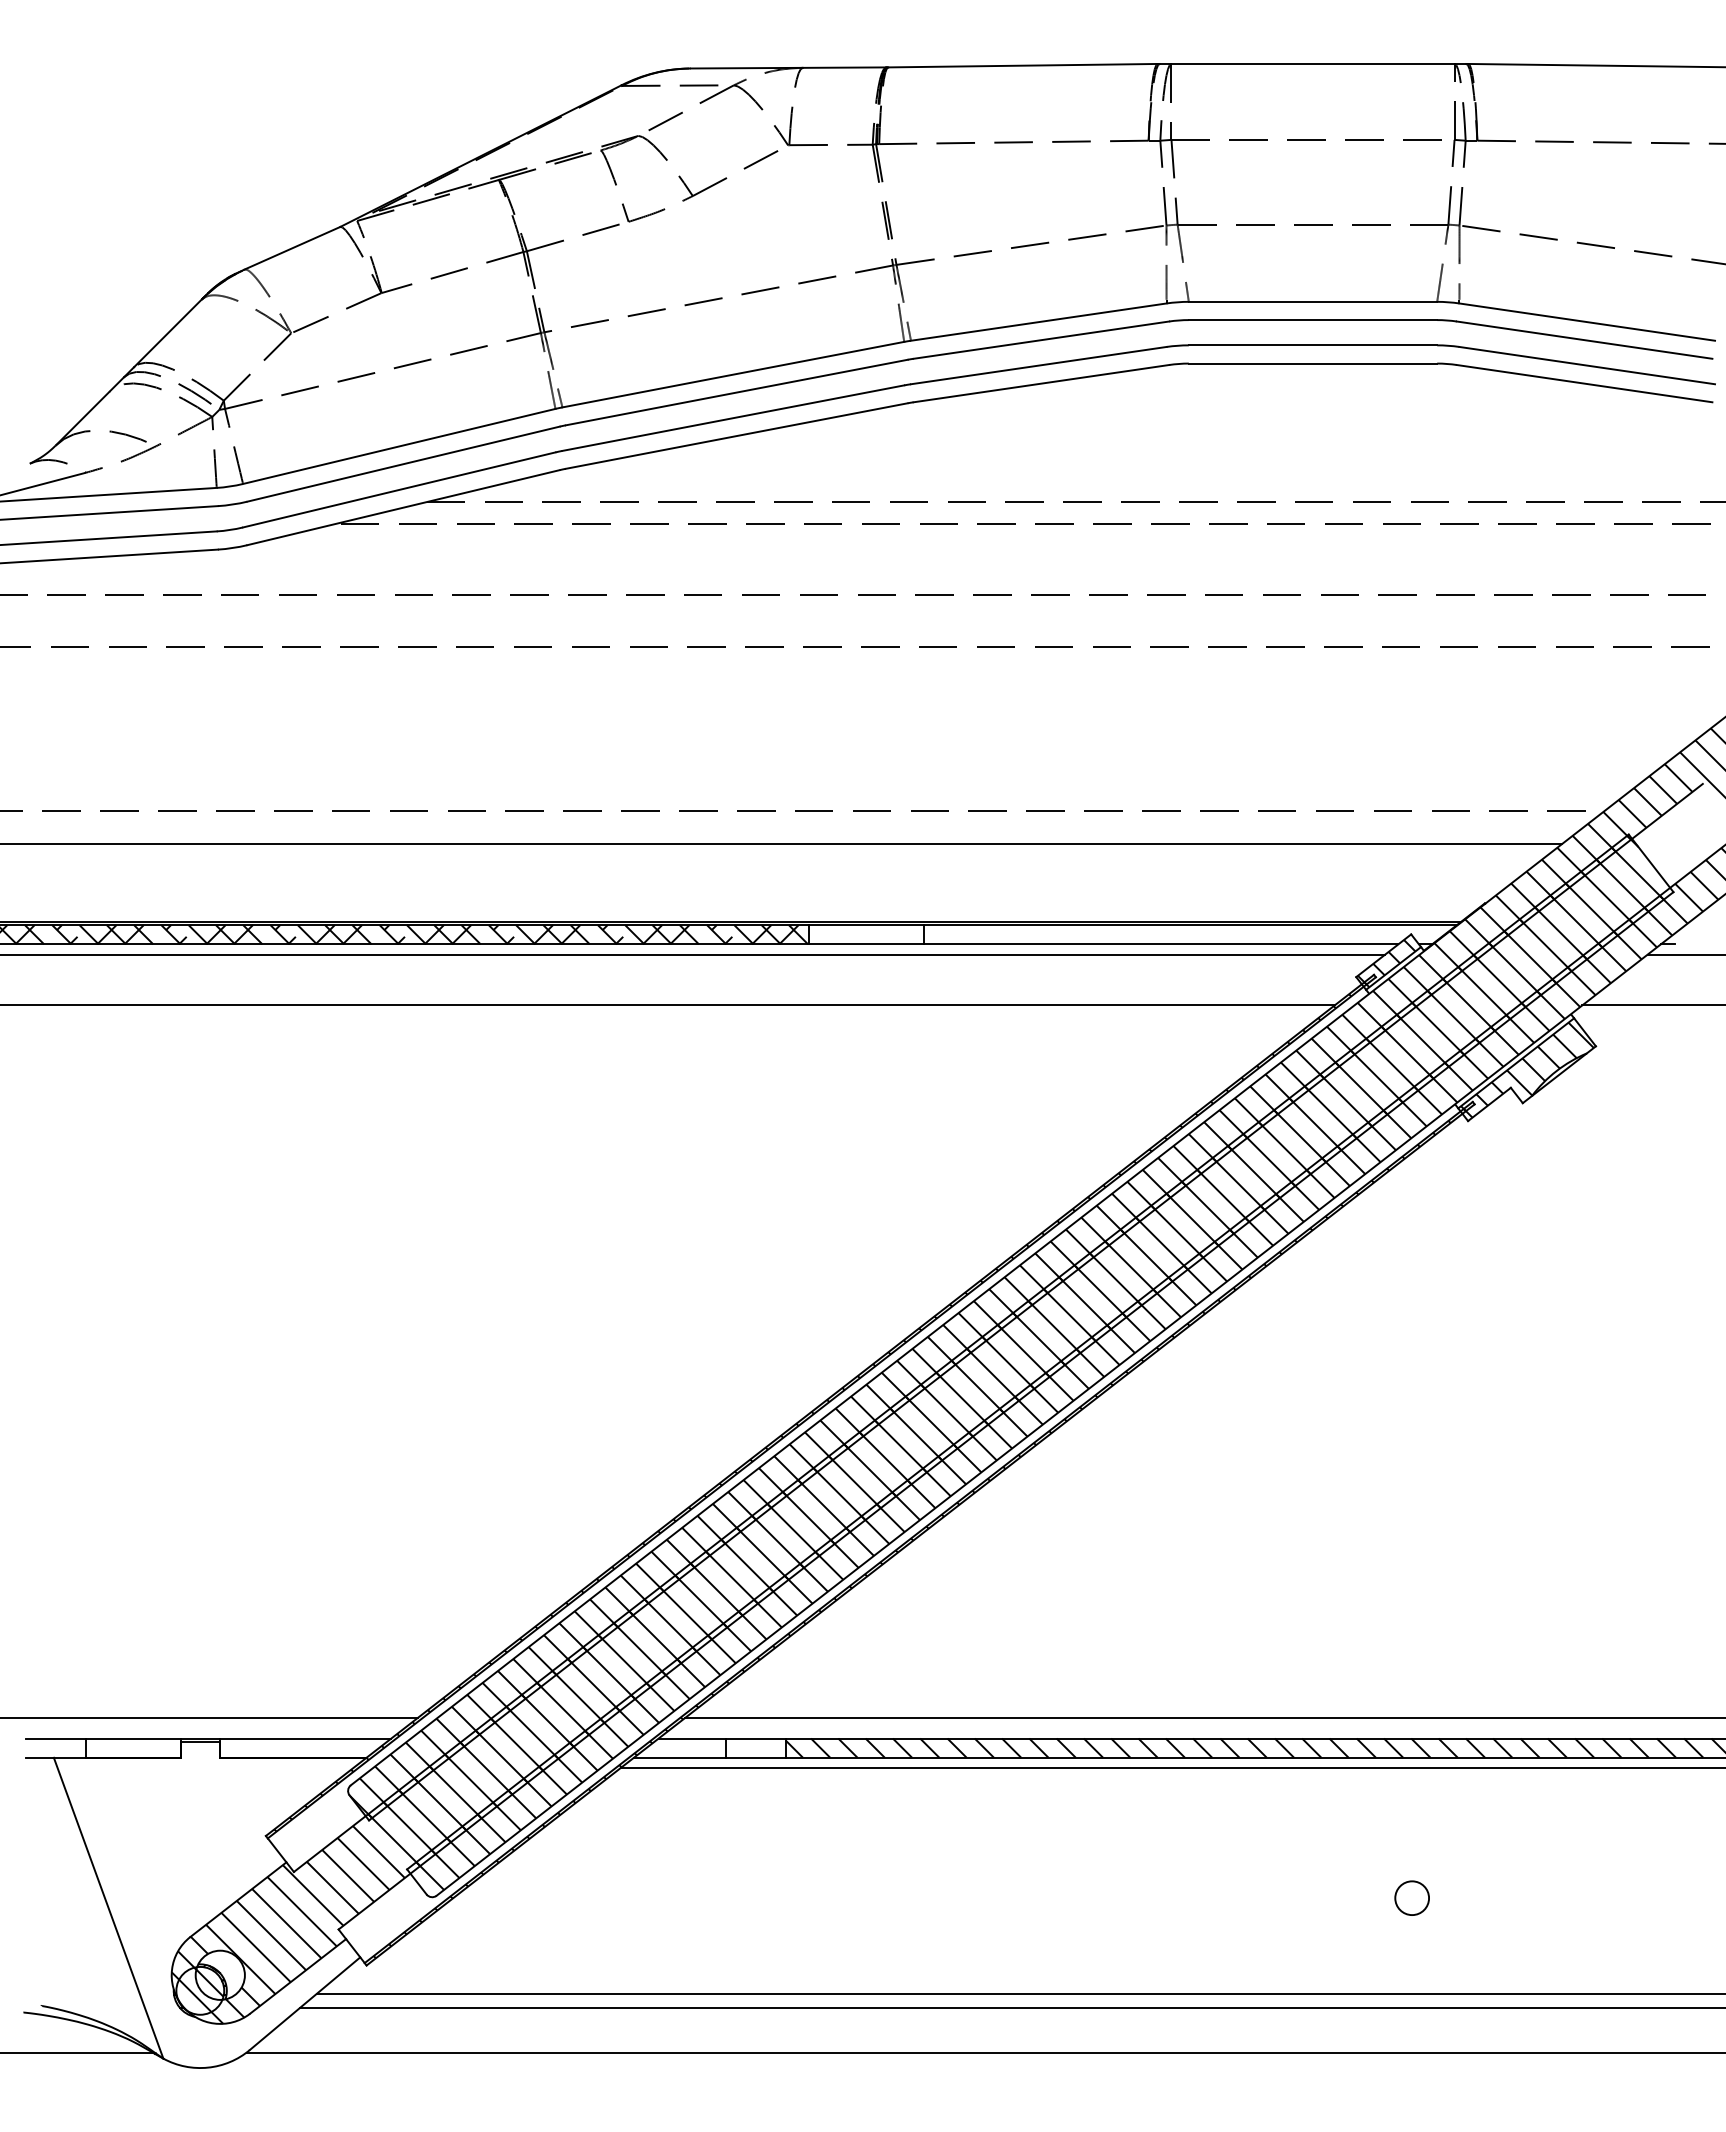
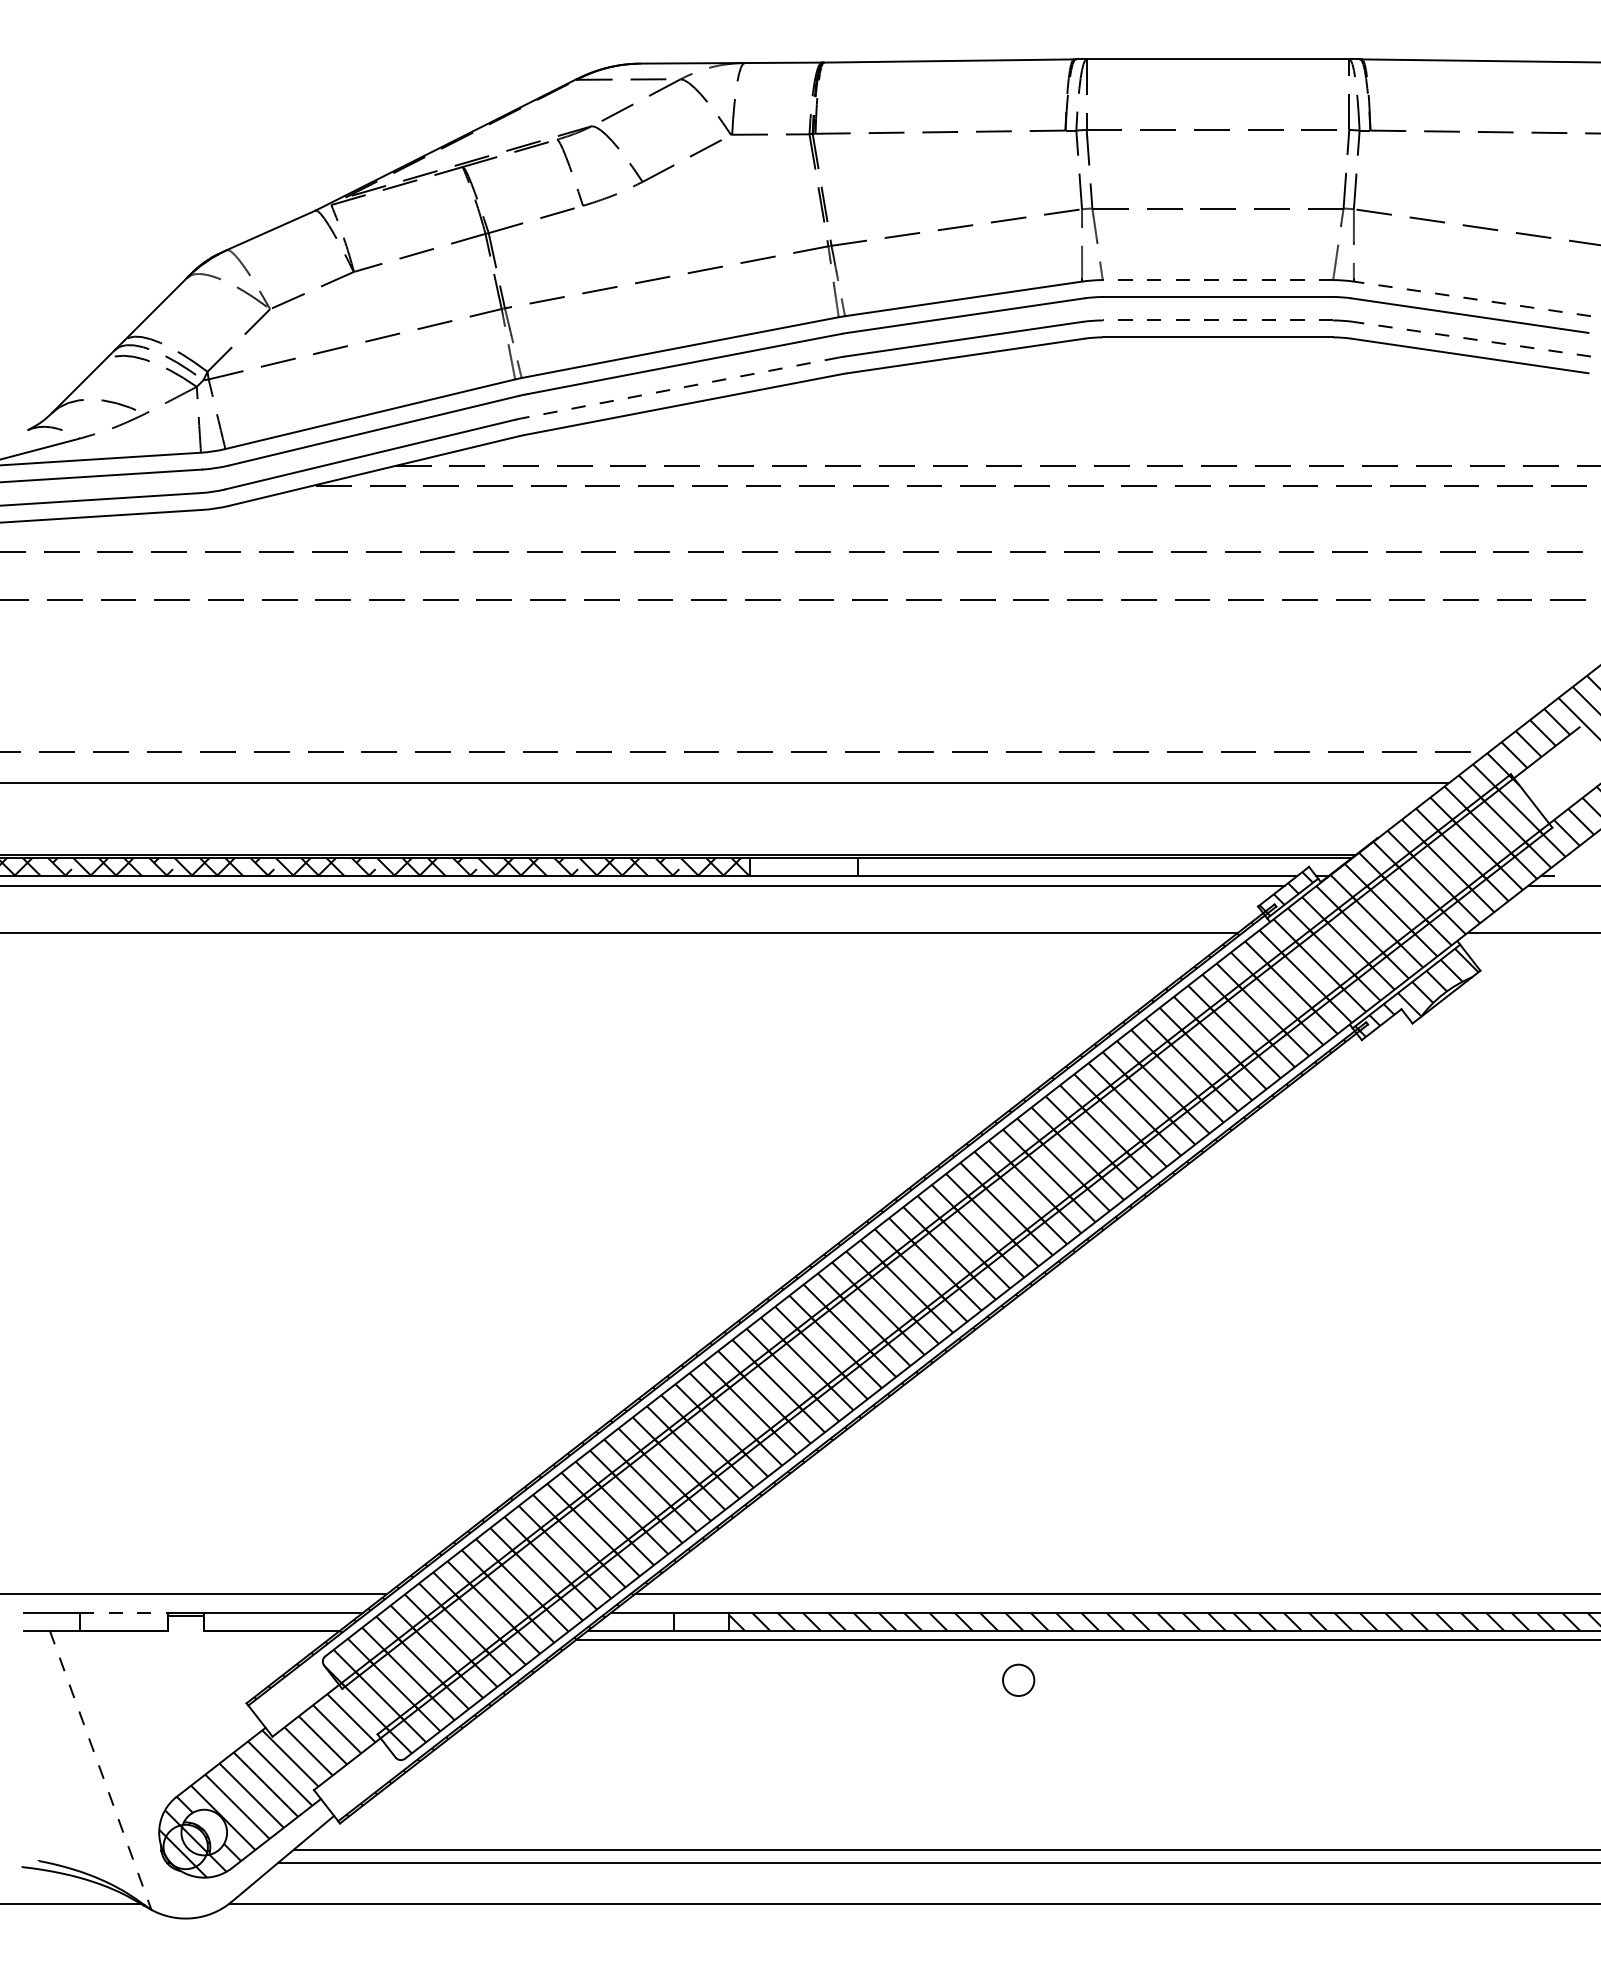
line: (1312, 301) -> (1217, 279), solid -> dashed
line: (1586, 322) -> (1471, 299), solid -> dashed
line: (1312, 345) -> (1217, 320), solid -> dashed
line: (1586, 365) -> (1471, 339), solid -> dashed
line: (733, 418) -> (680, 388), solid -> dashed
line: (133, 1738) -> (123, 1612), solid -> dashed
circle: (1411, 1897) -> (1018, 1679), moved
line: (108, 1908) -> (100, 1770), solid -> dashed

